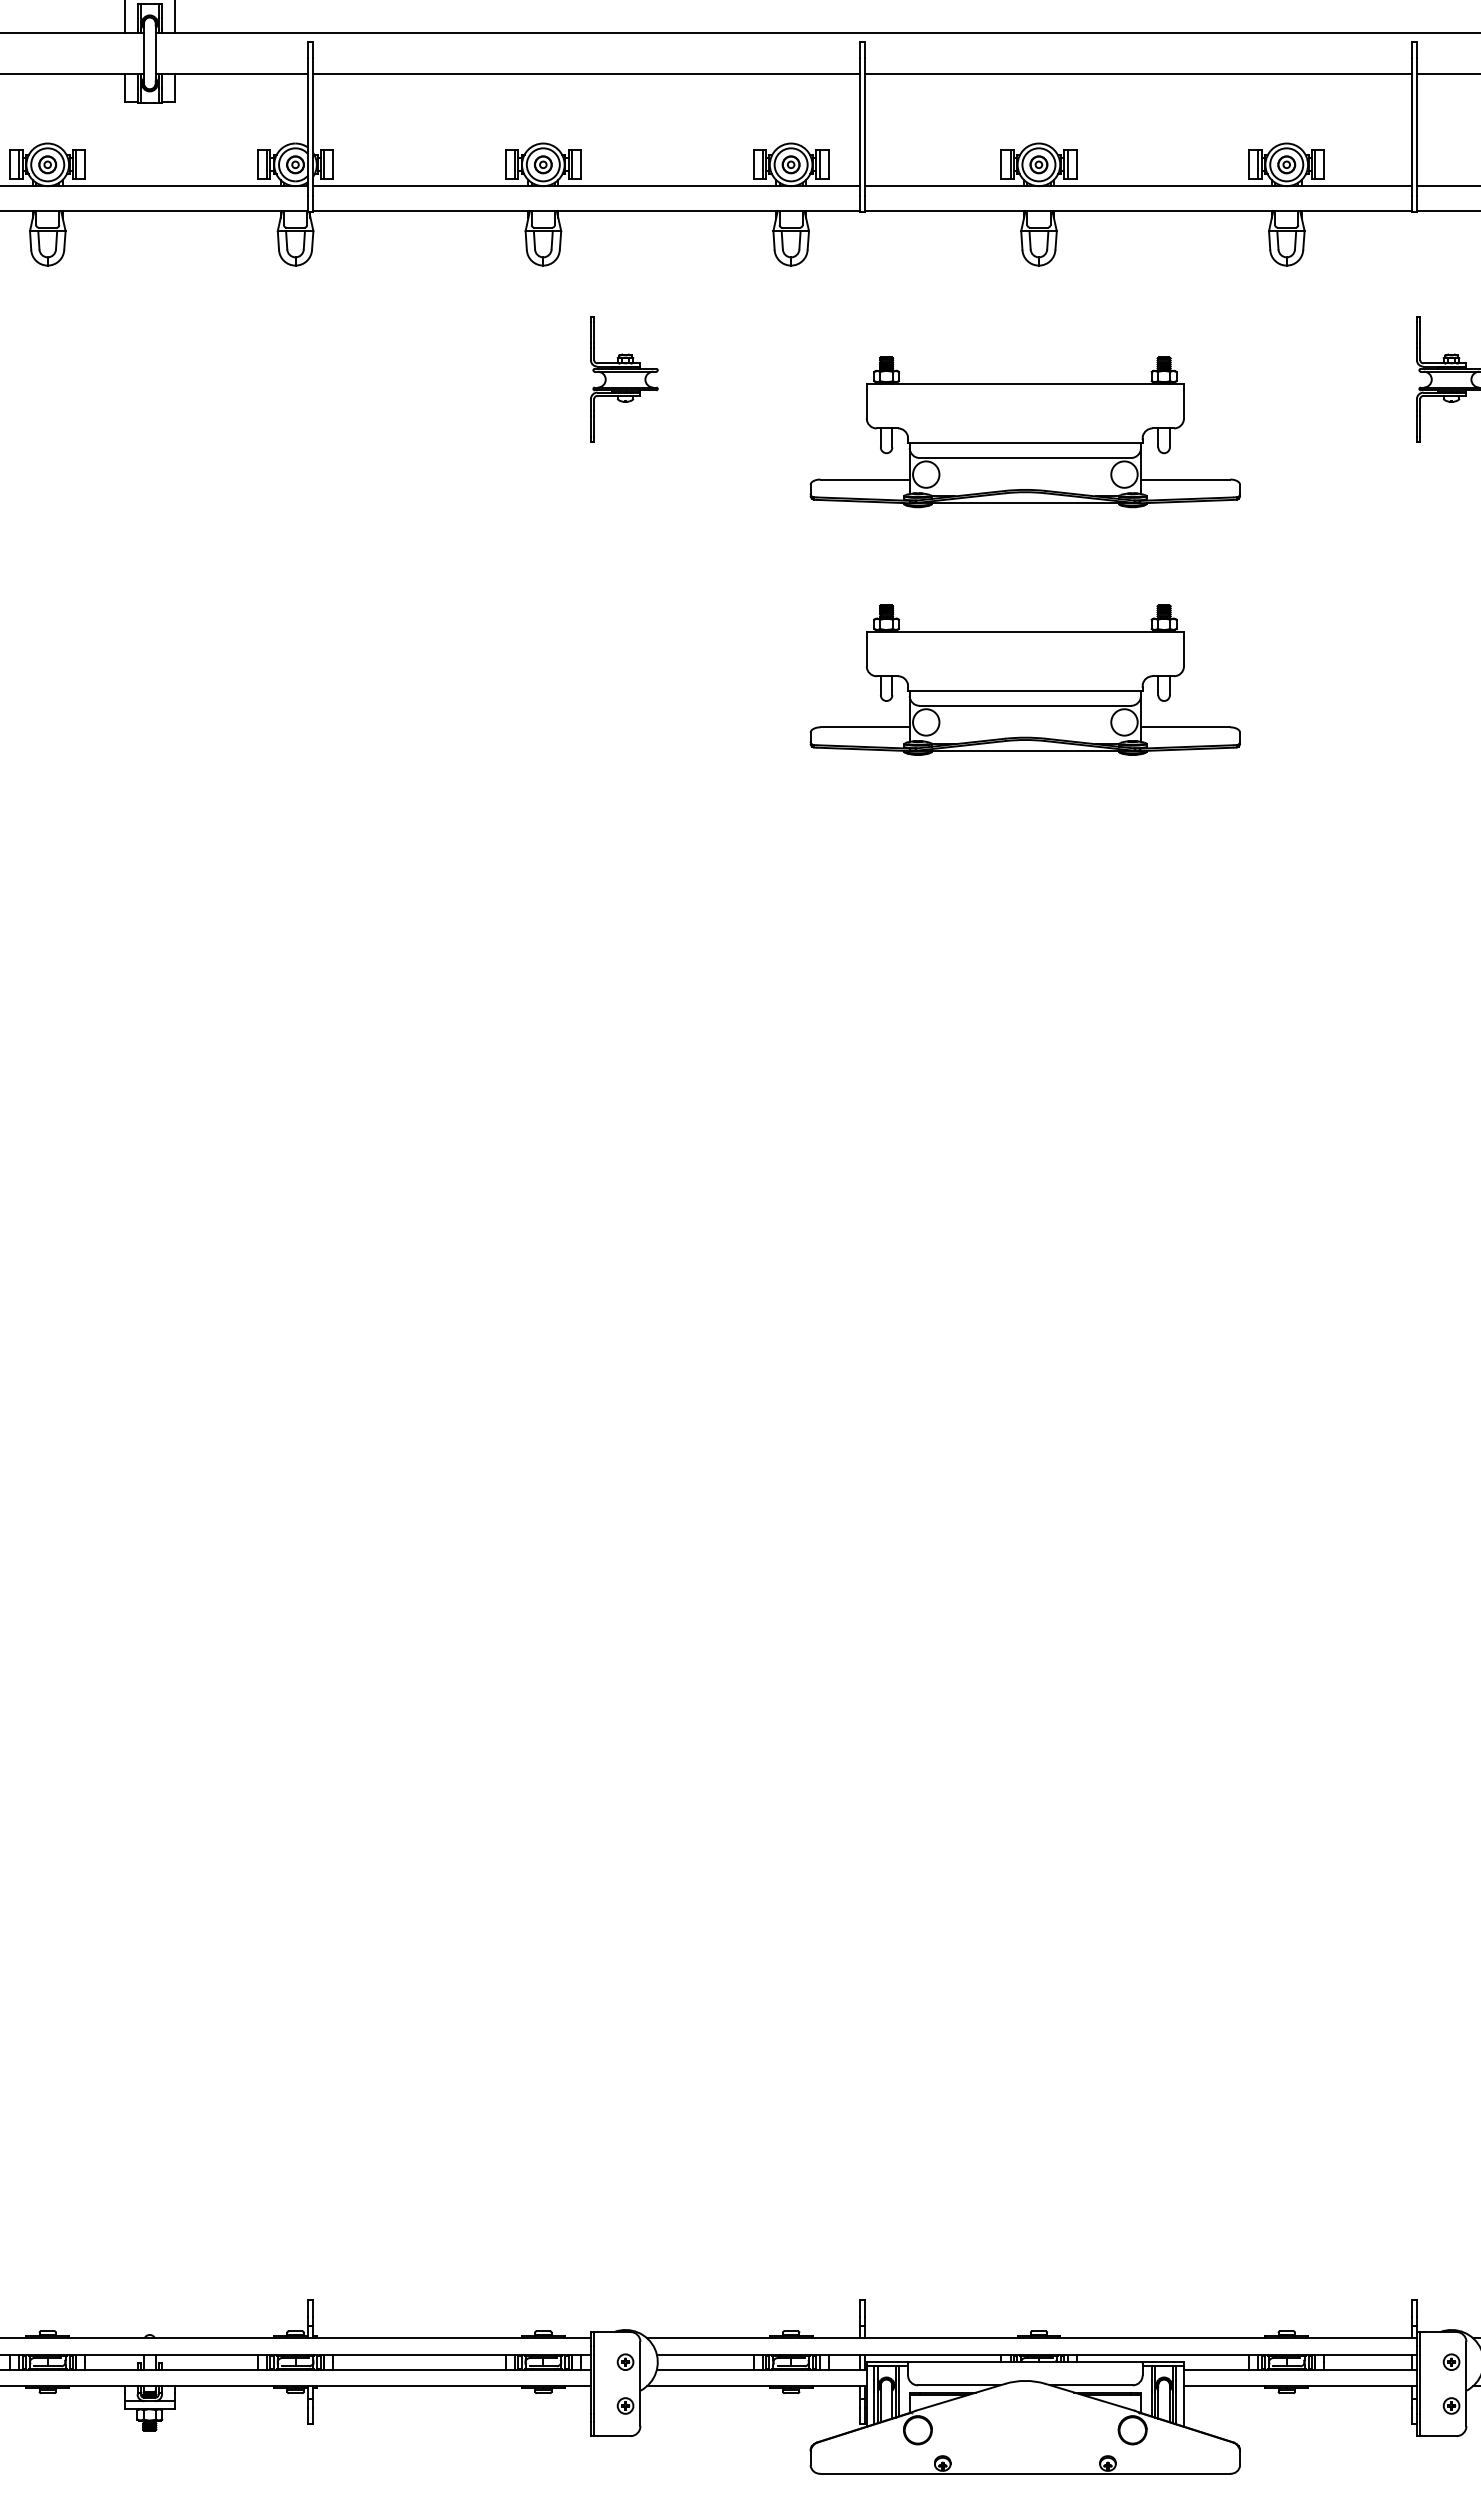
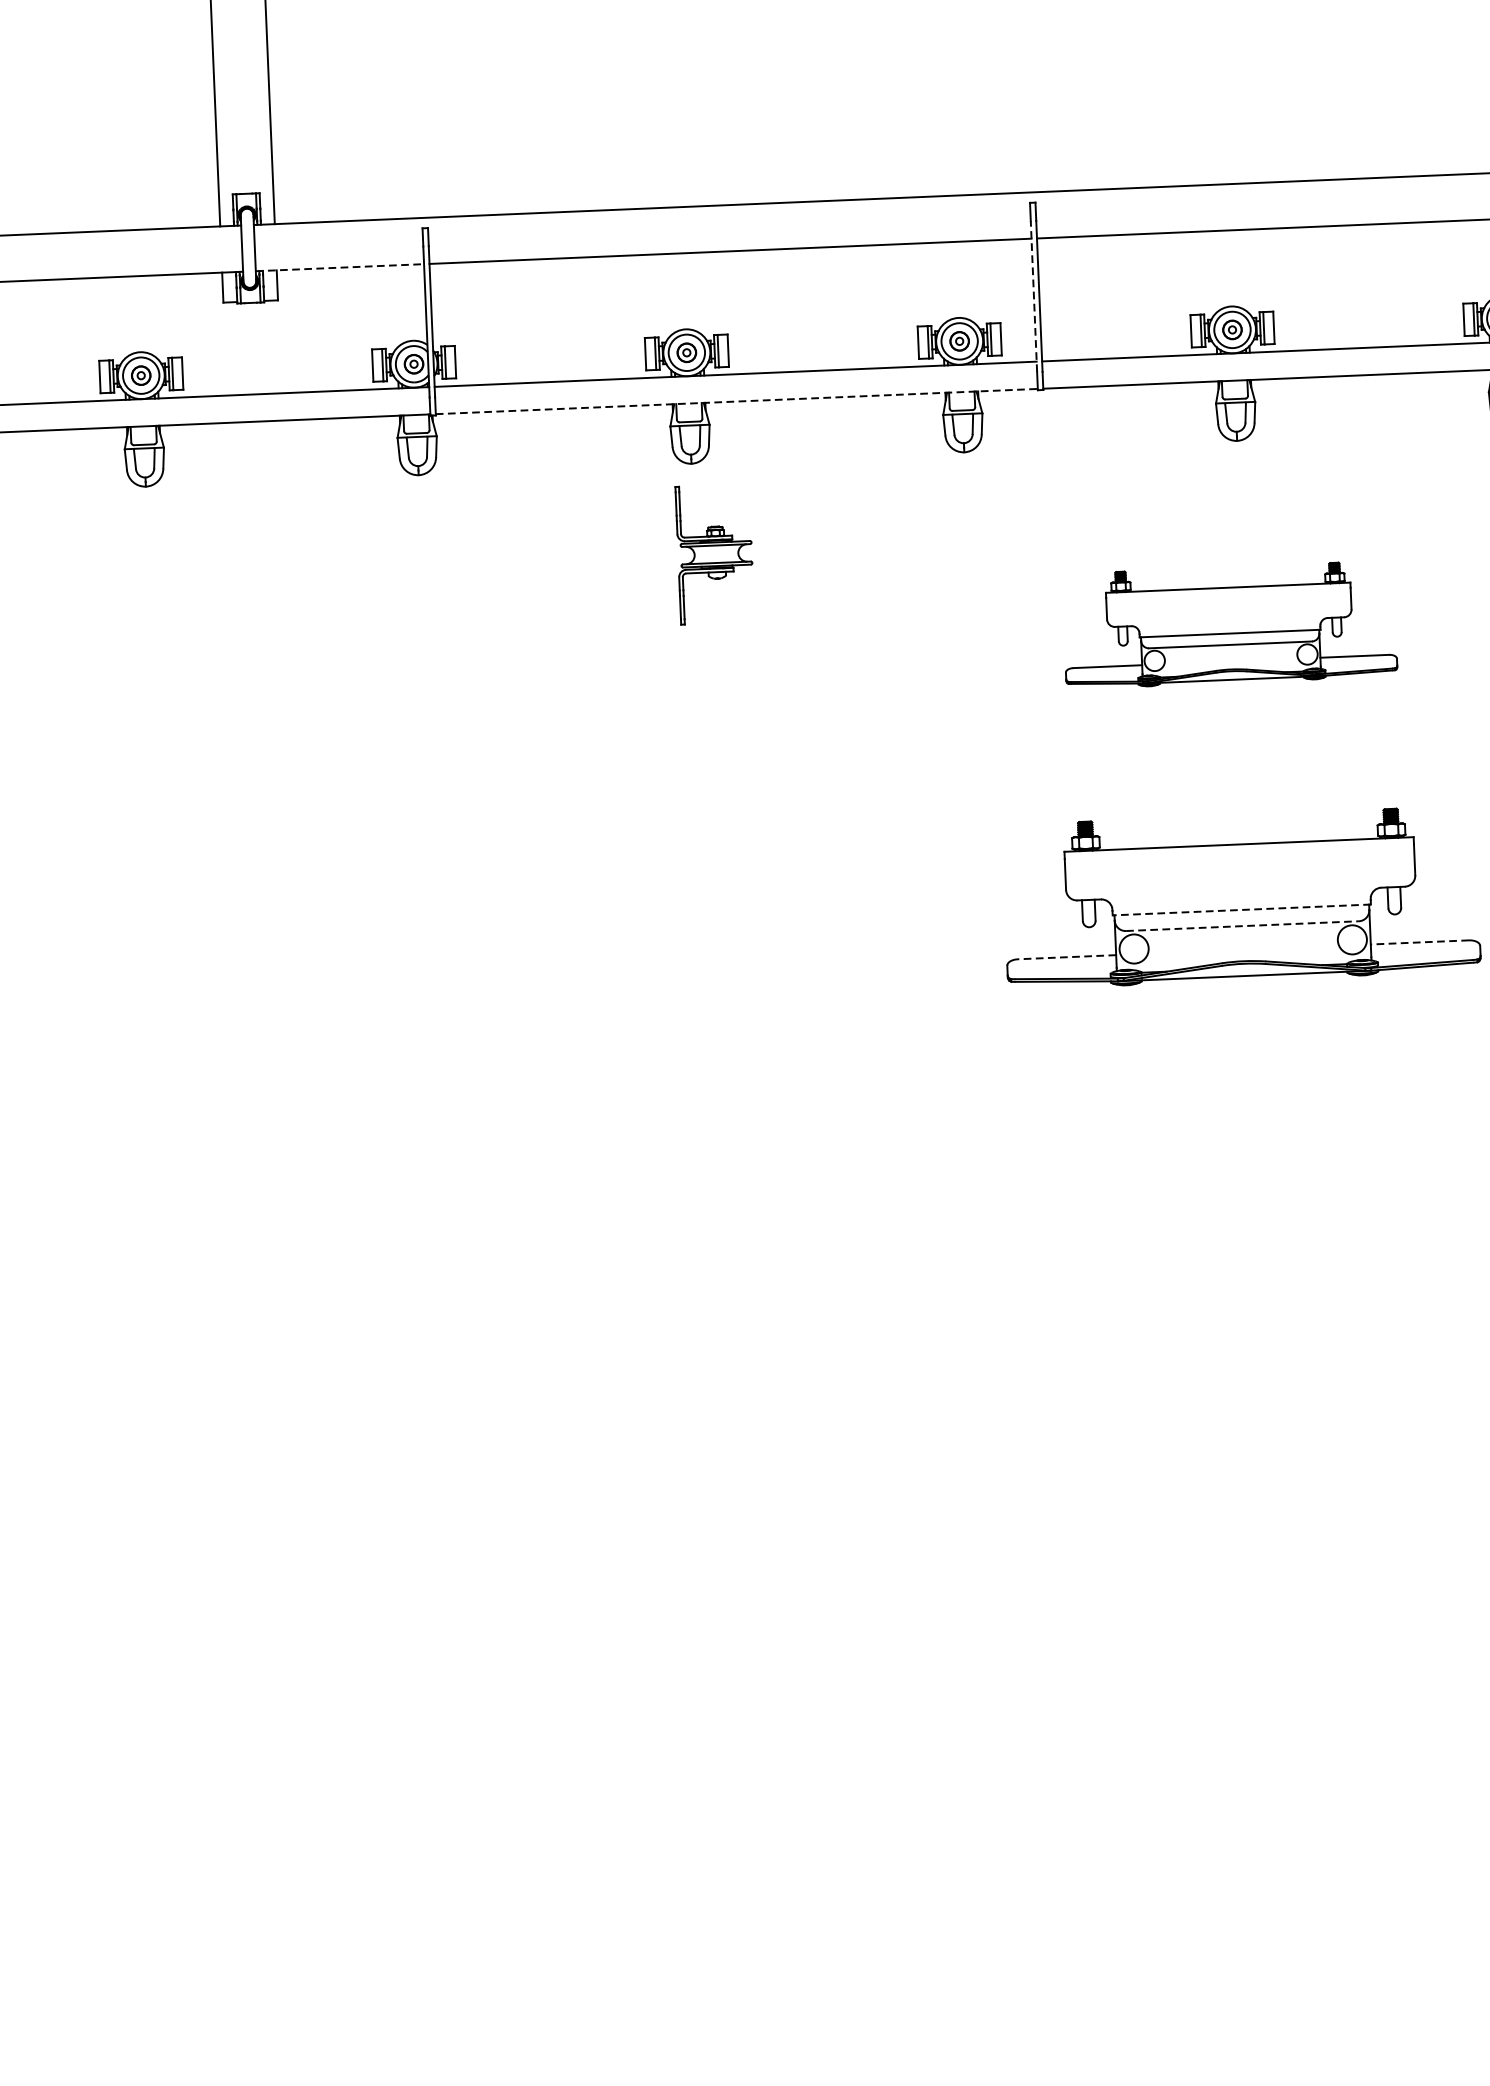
line: (232, 74) -> (340, 267), solid -> dashed
line: (860, 127) -> (1034, 297), solid -> dashed
line: (587, 210) -> (737, 401), solid -> dashed
part: (624, 379) -> (715, 554), moved
part: (1024, 432) -> (1228, 625), size x0.7
line: (1024, 691) -> (1240, 910), solid -> dashed
line: (1025, 705) -> (1242, 925), solid -> dashed
line: (865, 727) -> (1067, 957), solid -> dashed
line: (1185, 727) -> (1419, 942), solid -> dashed

